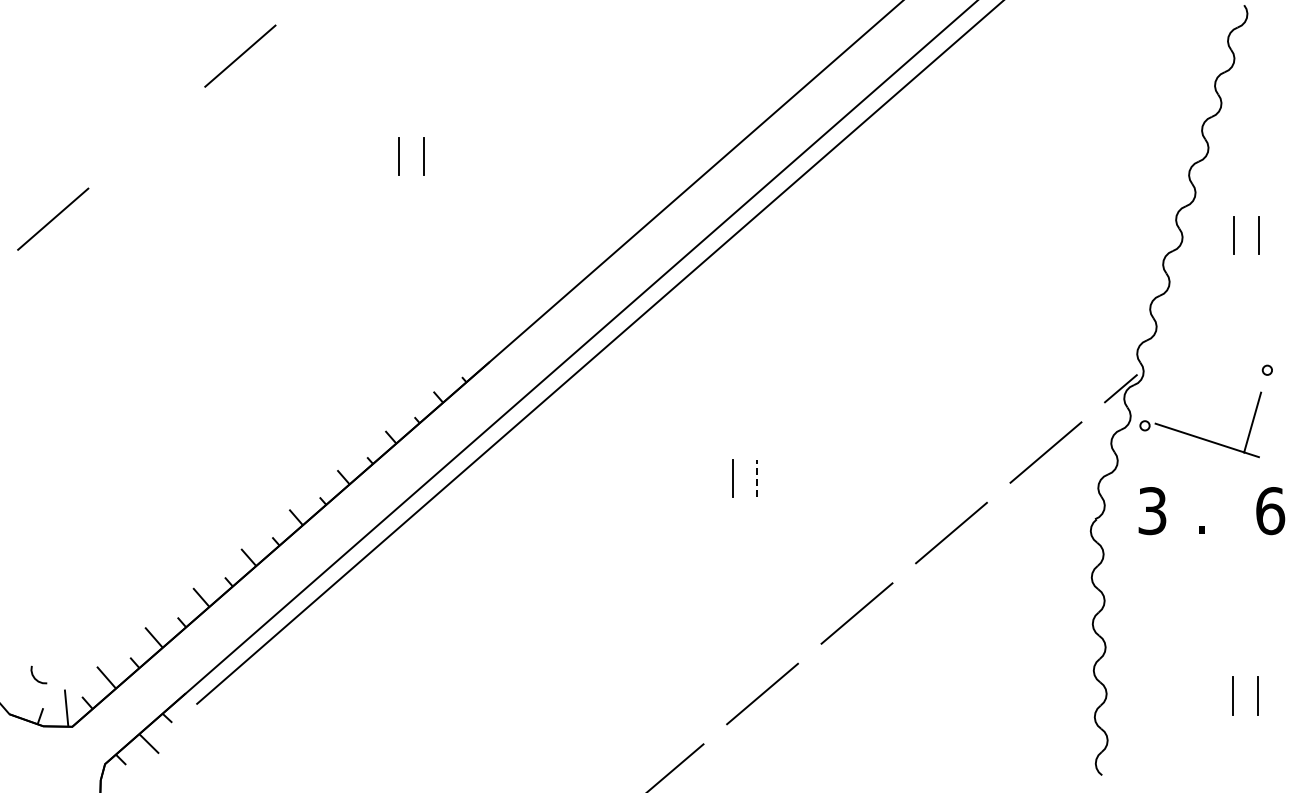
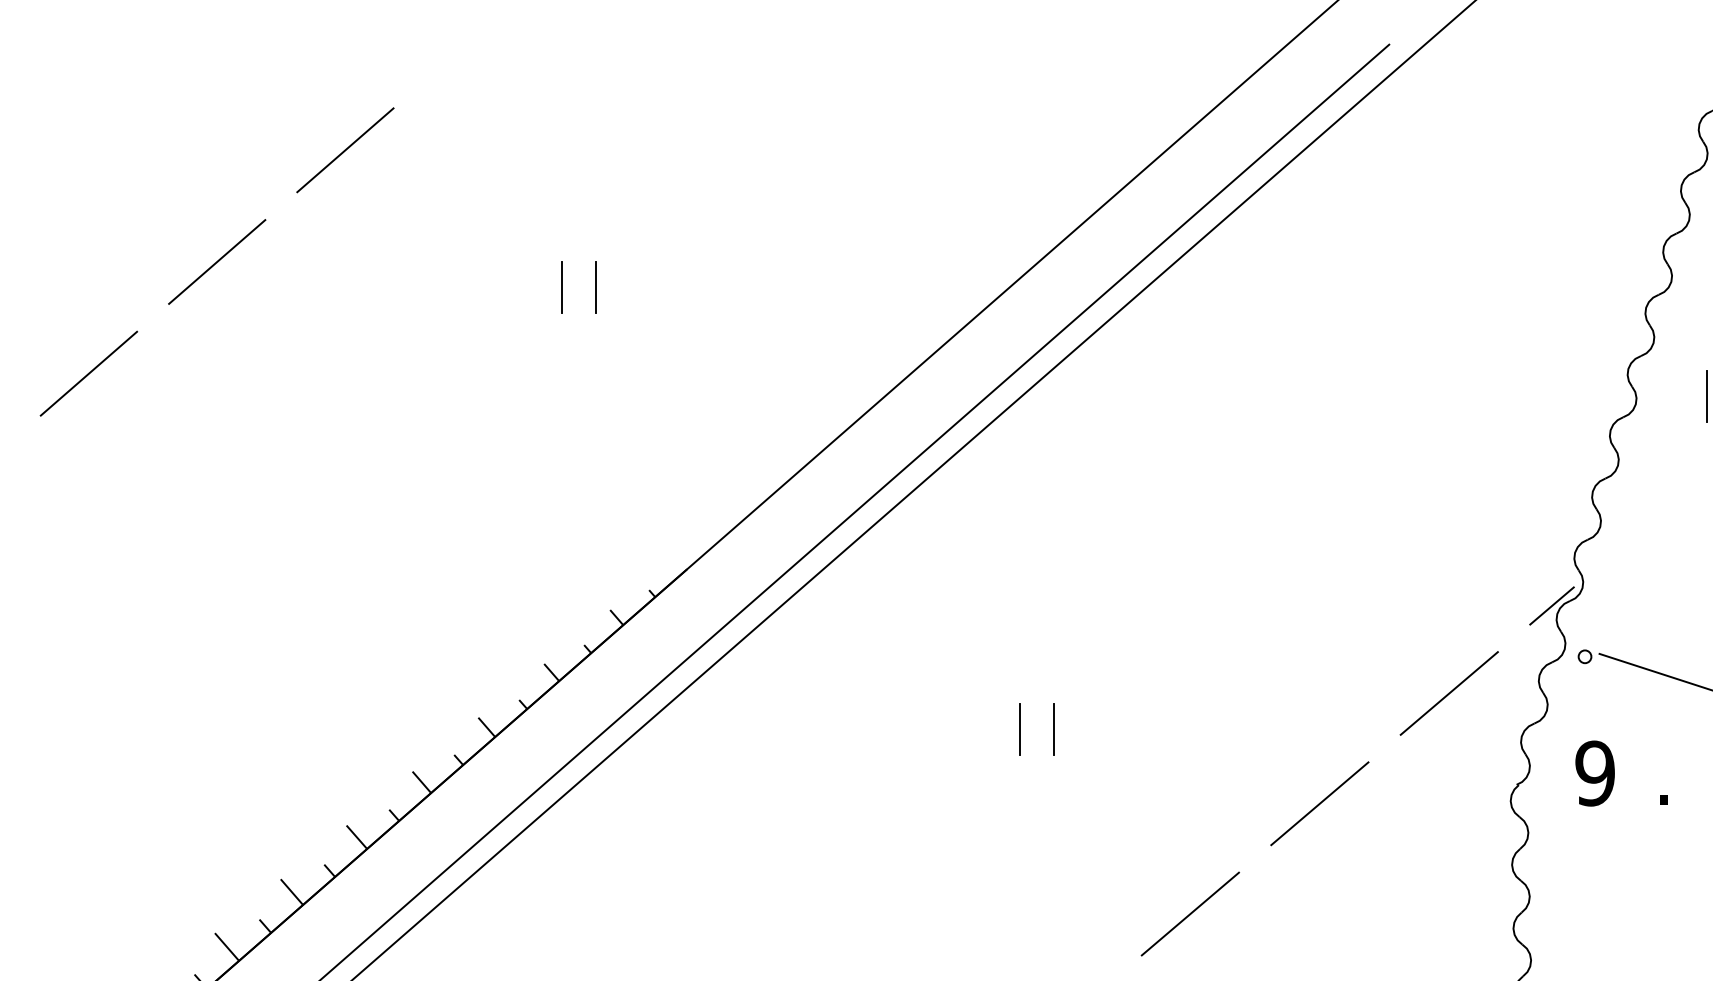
line: (146, 137) -> (216, 261), added
line: (757, 478) -> (1054, 728), dashed -> solid
text: (1152, 510) -> (1595, 772), 3 -> 9

